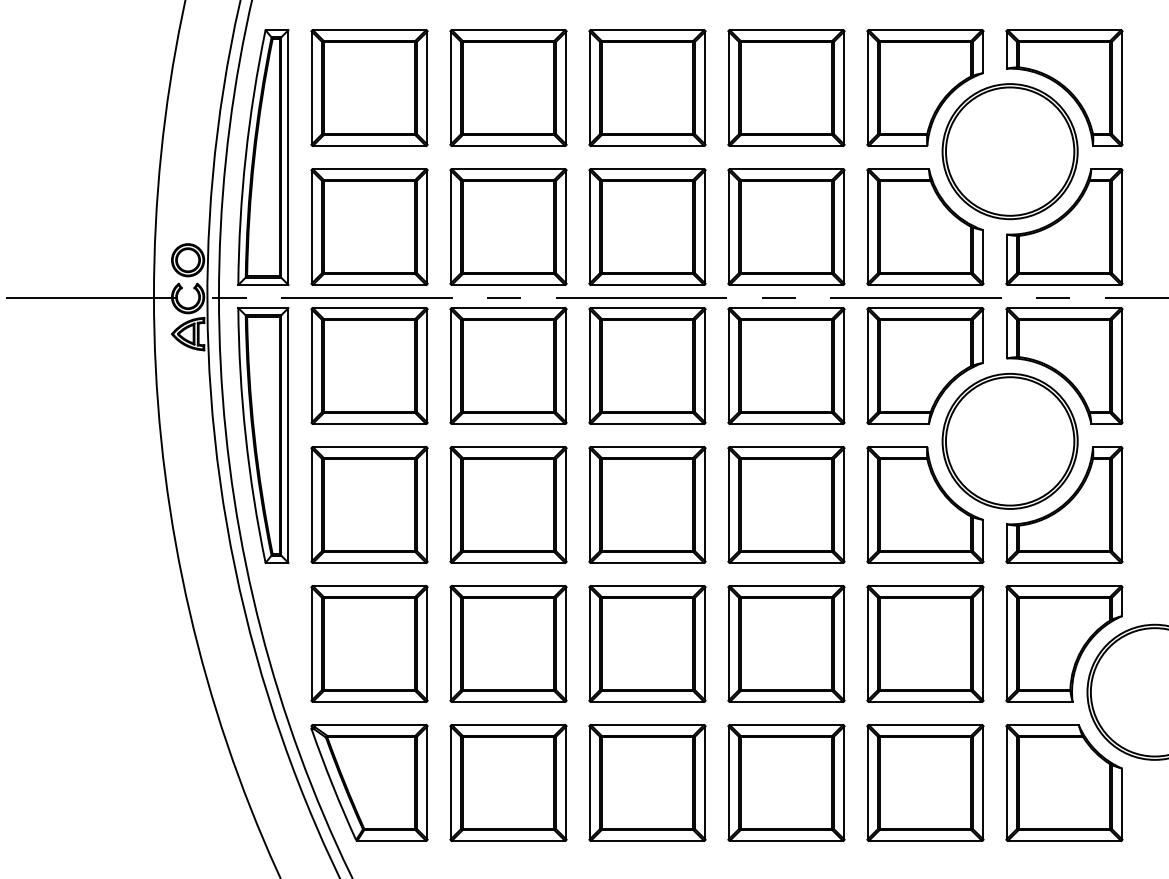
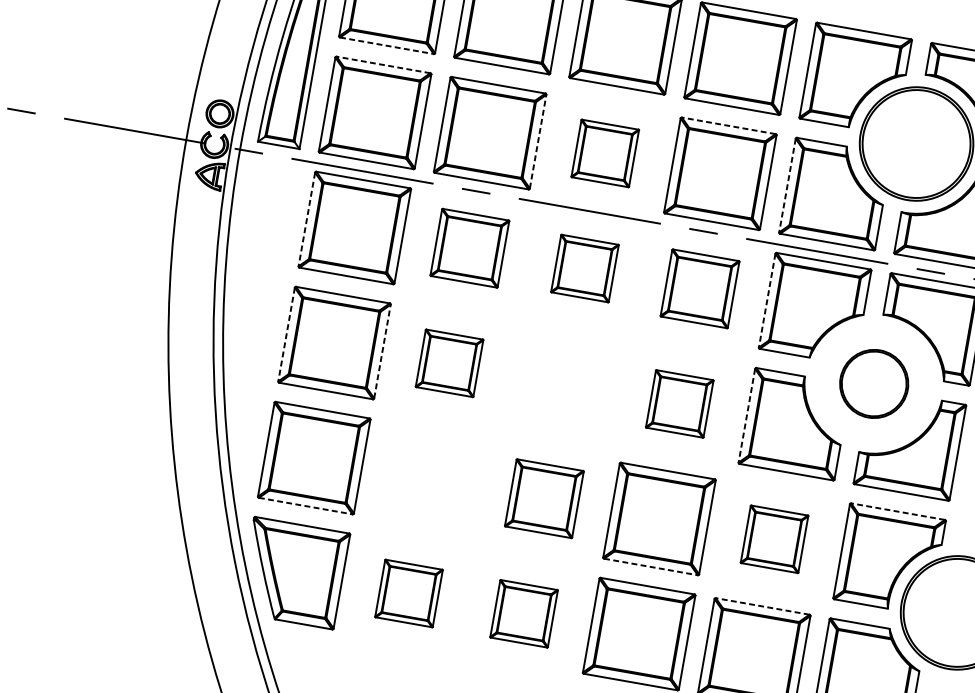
line: (369, 145) -> (386, 45), solid -> dashed
line: (369, 169) -> (383, 65), solid -> dashed
line: (786, 169) -> (728, 126), solid -> dashed
part: (647, 226) -> (605, 153), size x0.6
line: (566, 227) -> (538, 142), solid -> dashed
line: (867, 227) -> (787, 186), solid -> dashed
part: (508, 365) -> (469, 247), size x0.7
part: (647, 365) -> (585, 268), size x0.6
part: (786, 365) -> (700, 288), size x0.7
line: (311, 366) -> (306, 219), solid -> dashed
line: (867, 366) -> (767, 301), solid -> dashed
part: (263, 435) -> (256, 270), removed
part: (1009, 441) -> (873, 383), size x0.6
line: (311, 504) -> (286, 334), solid -> dashed
line: (427, 504) -> (382, 351), solid -> dashed
part: (508, 504) -> (449, 362), size x0.6
part: (647, 504) -> (564, 383), removed
part: (786, 504) -> (679, 403), size x0.6
line: (867, 504) -> (746, 415), solid -> dashed
line: (1064, 586) -> (898, 512), solid -> dashed
part: (508, 643) -> (429, 478), removed
part: (647, 643) -> (544, 498), size x0.7
part: (925, 643) -> (774, 538), size x0.6
line: (369, 701) -> (305, 505), solid -> dashed
line: (786, 701) -> (651, 566), solid -> dashed
line: (925, 725) -> (762, 606), solid -> dashed
part: (508, 782) -> (409, 593), size x0.6
part: (647, 782) -> (524, 613), size x0.6

